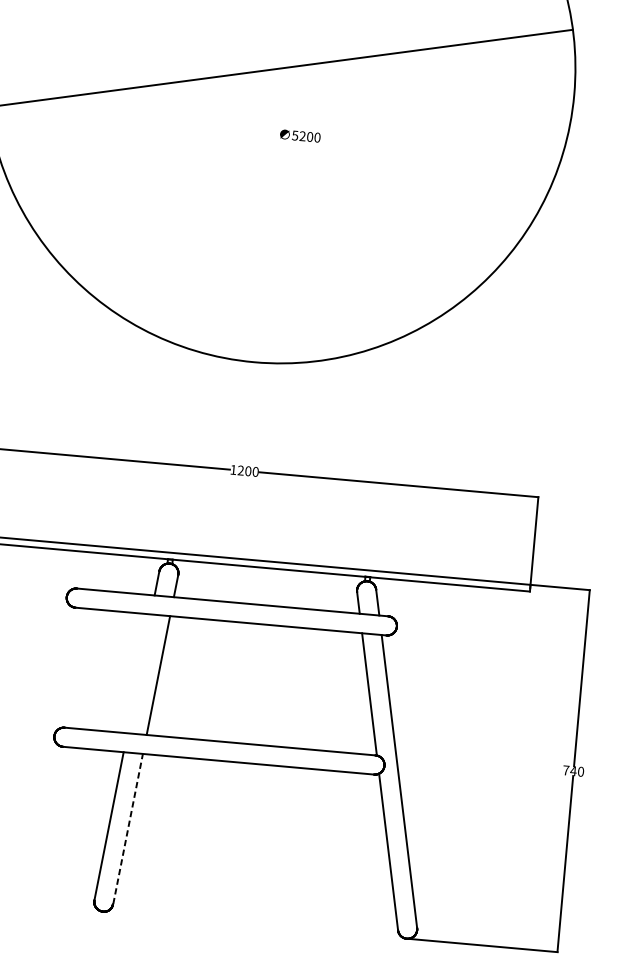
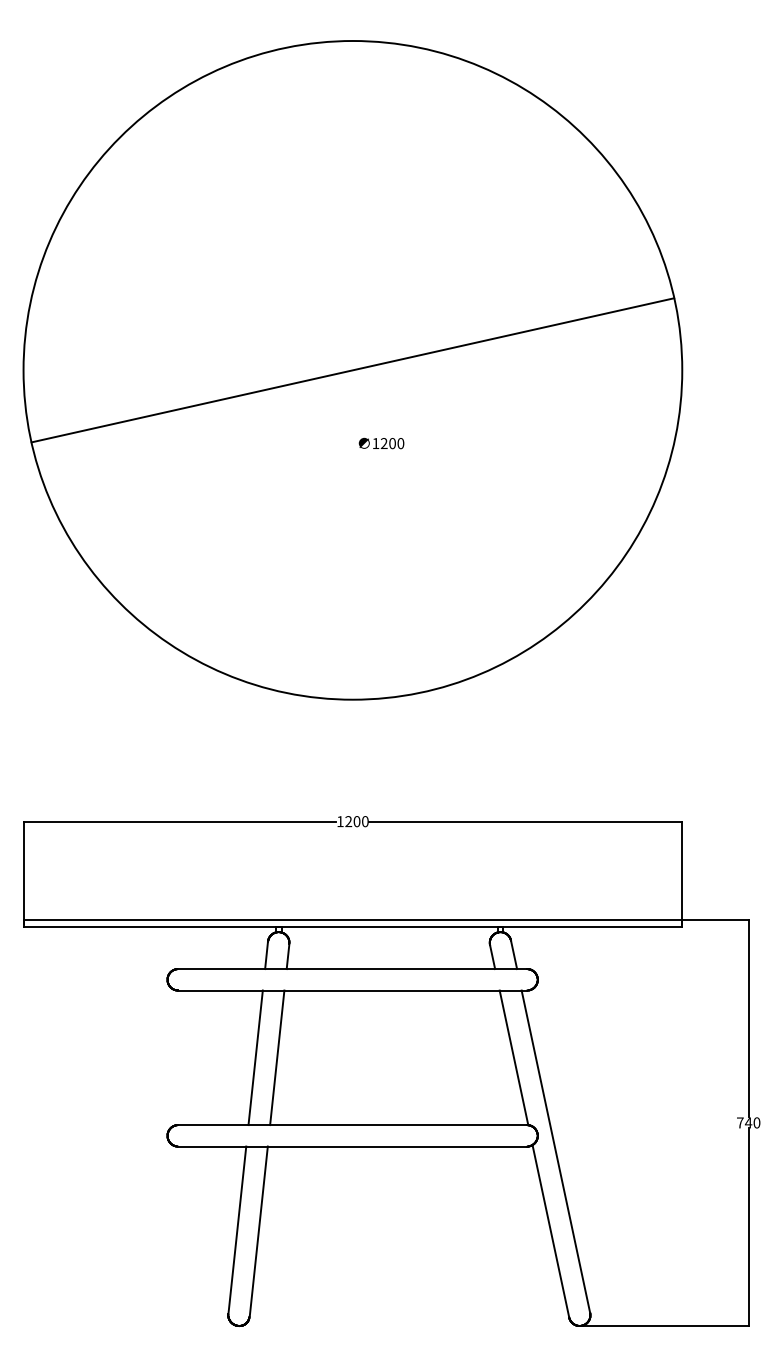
text: (294, 135) -> (375, 443), 5200 -> 1200
line: (139, 673) -> (255, 1057), added
line: (127, 828) -> (258, 1231), dashed -> solid

